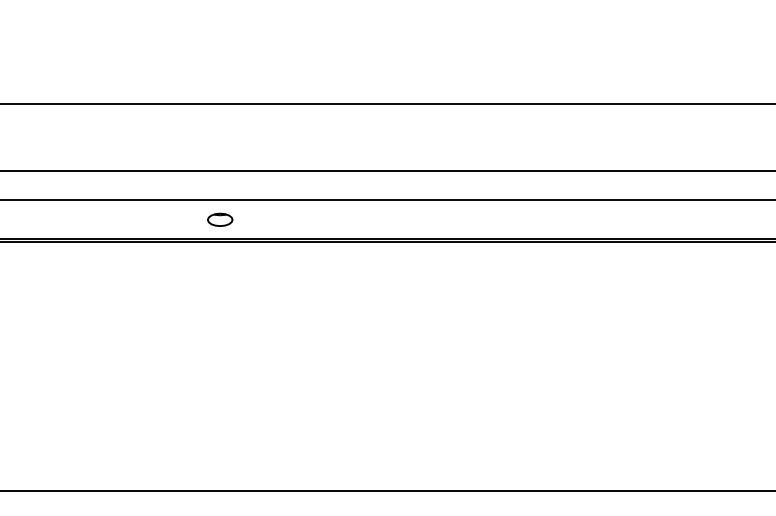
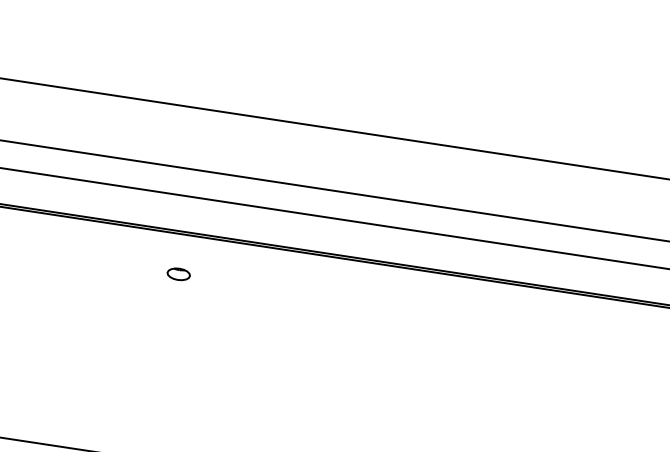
part: (220, 219) -> (179, 274), moved

